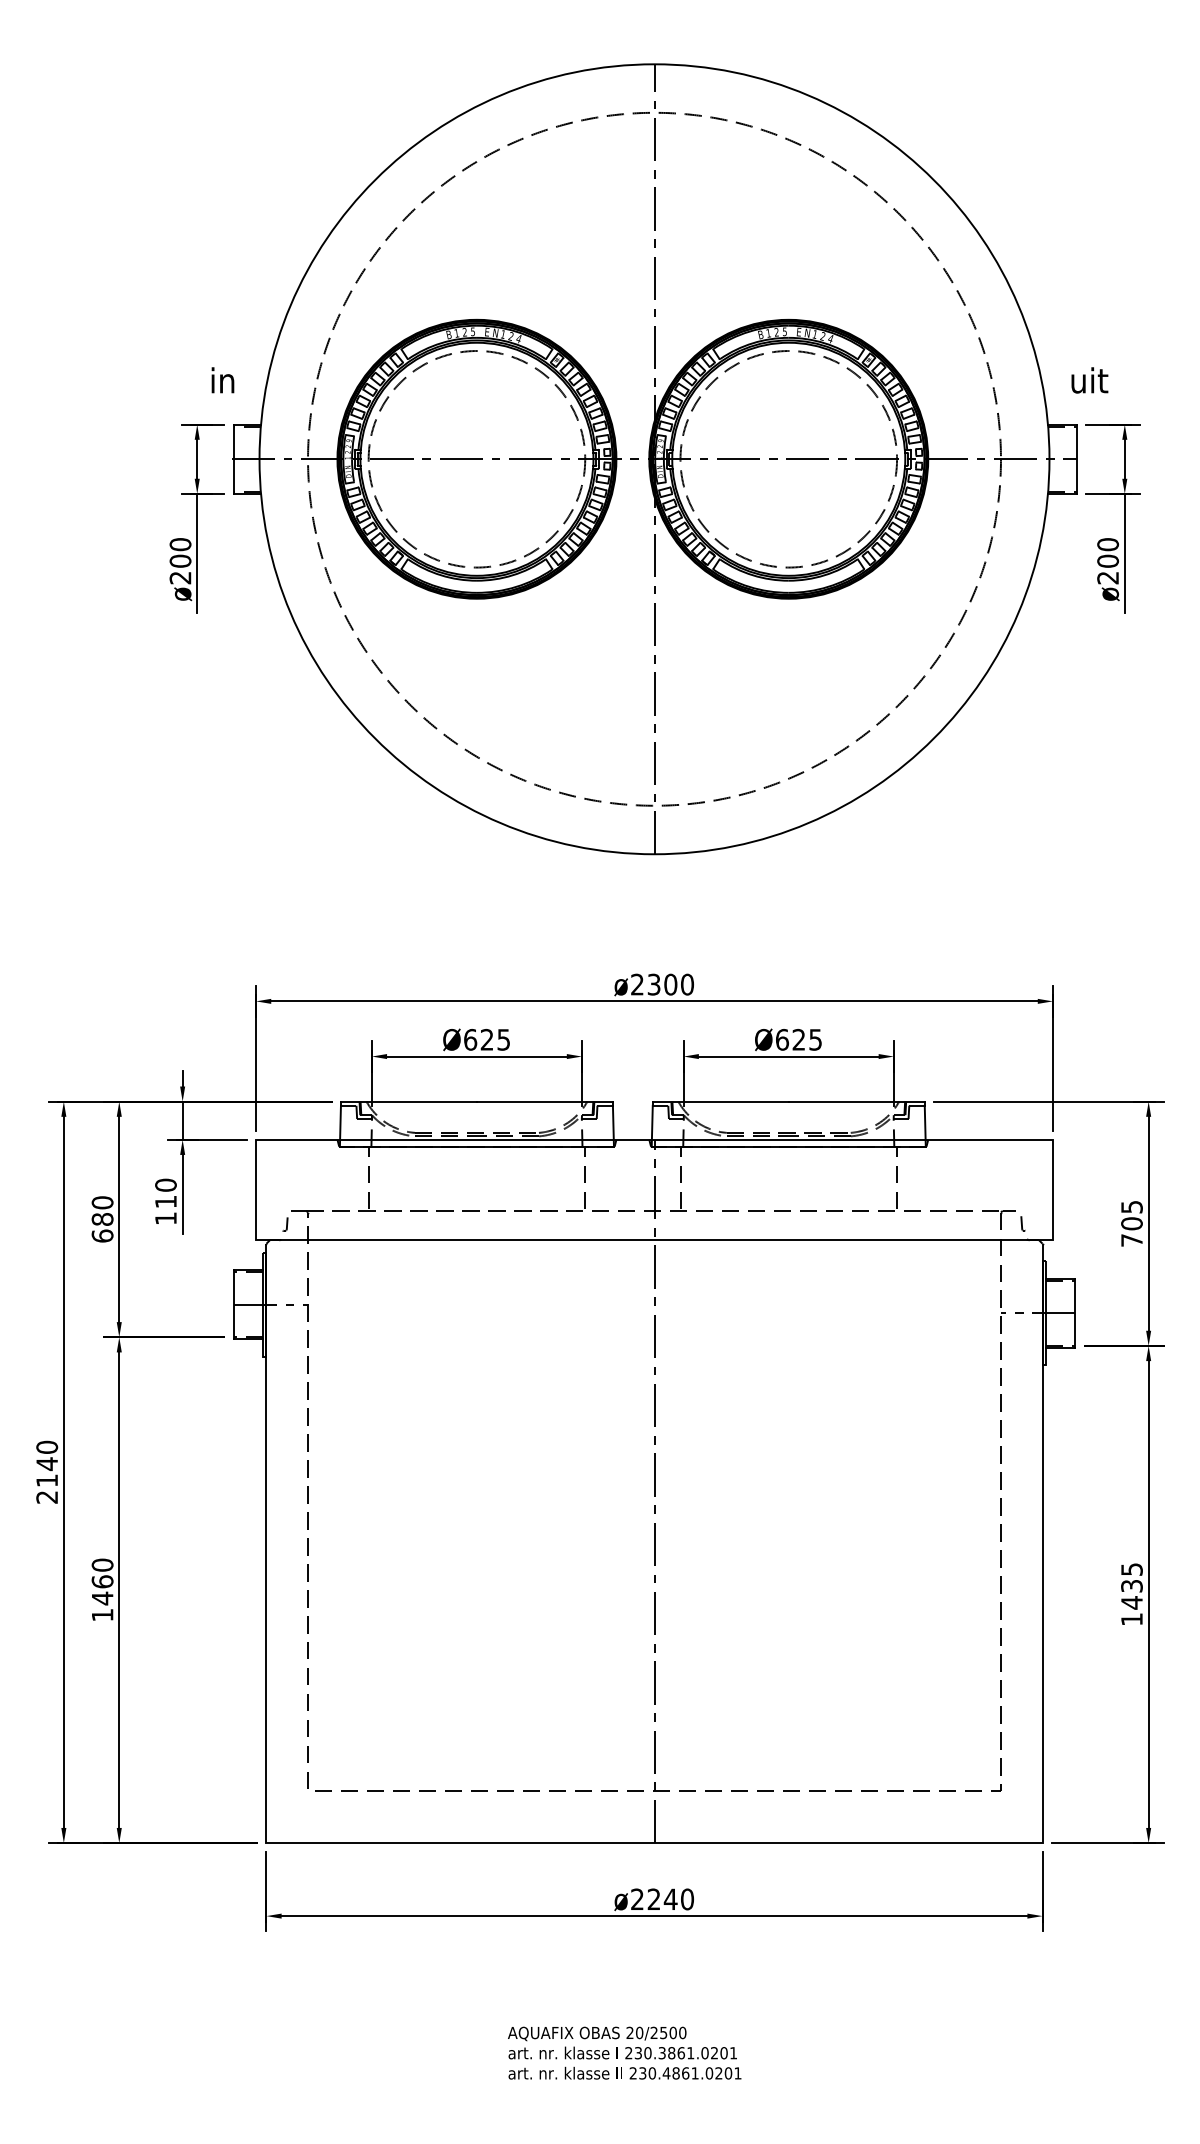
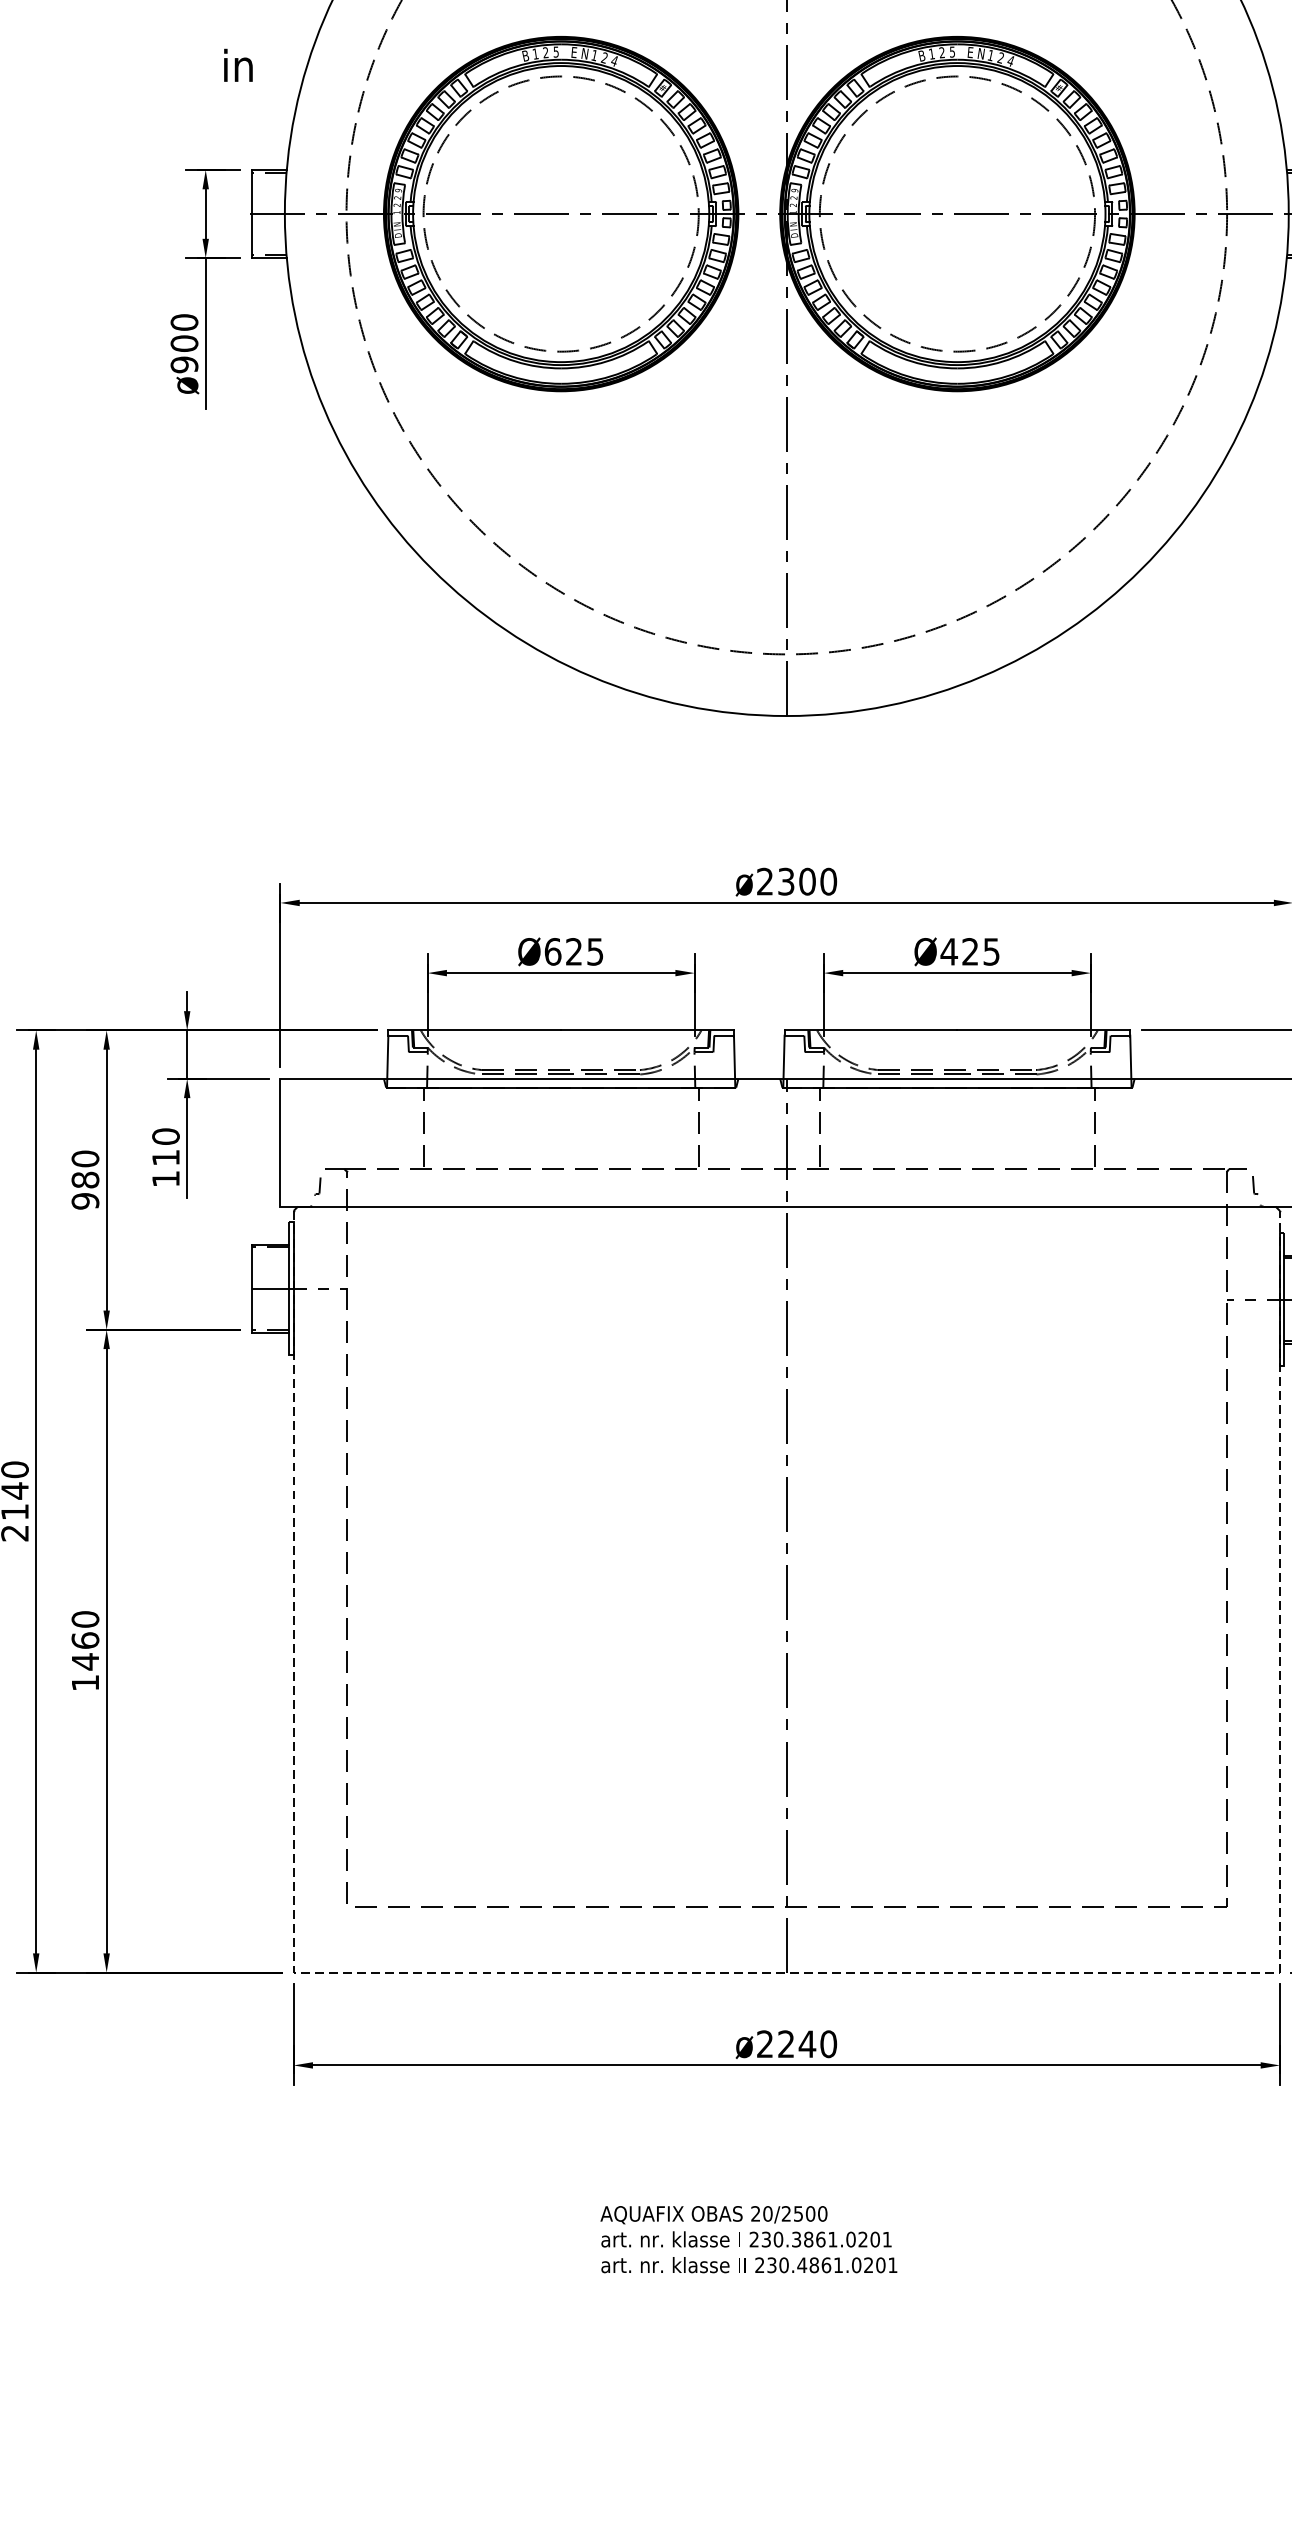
text: (222, 380) -> (237, 65), moved
text: (180, 577) -> (184, 364), ø200 -> ø900
text: (782, 1039) -> (949, 951), Ø625 -> Ø425
text: (102, 1235) -> (85, 1200), 680 -> 980
line: (655, 1843) -> (788, 1973), solid -> dashed

